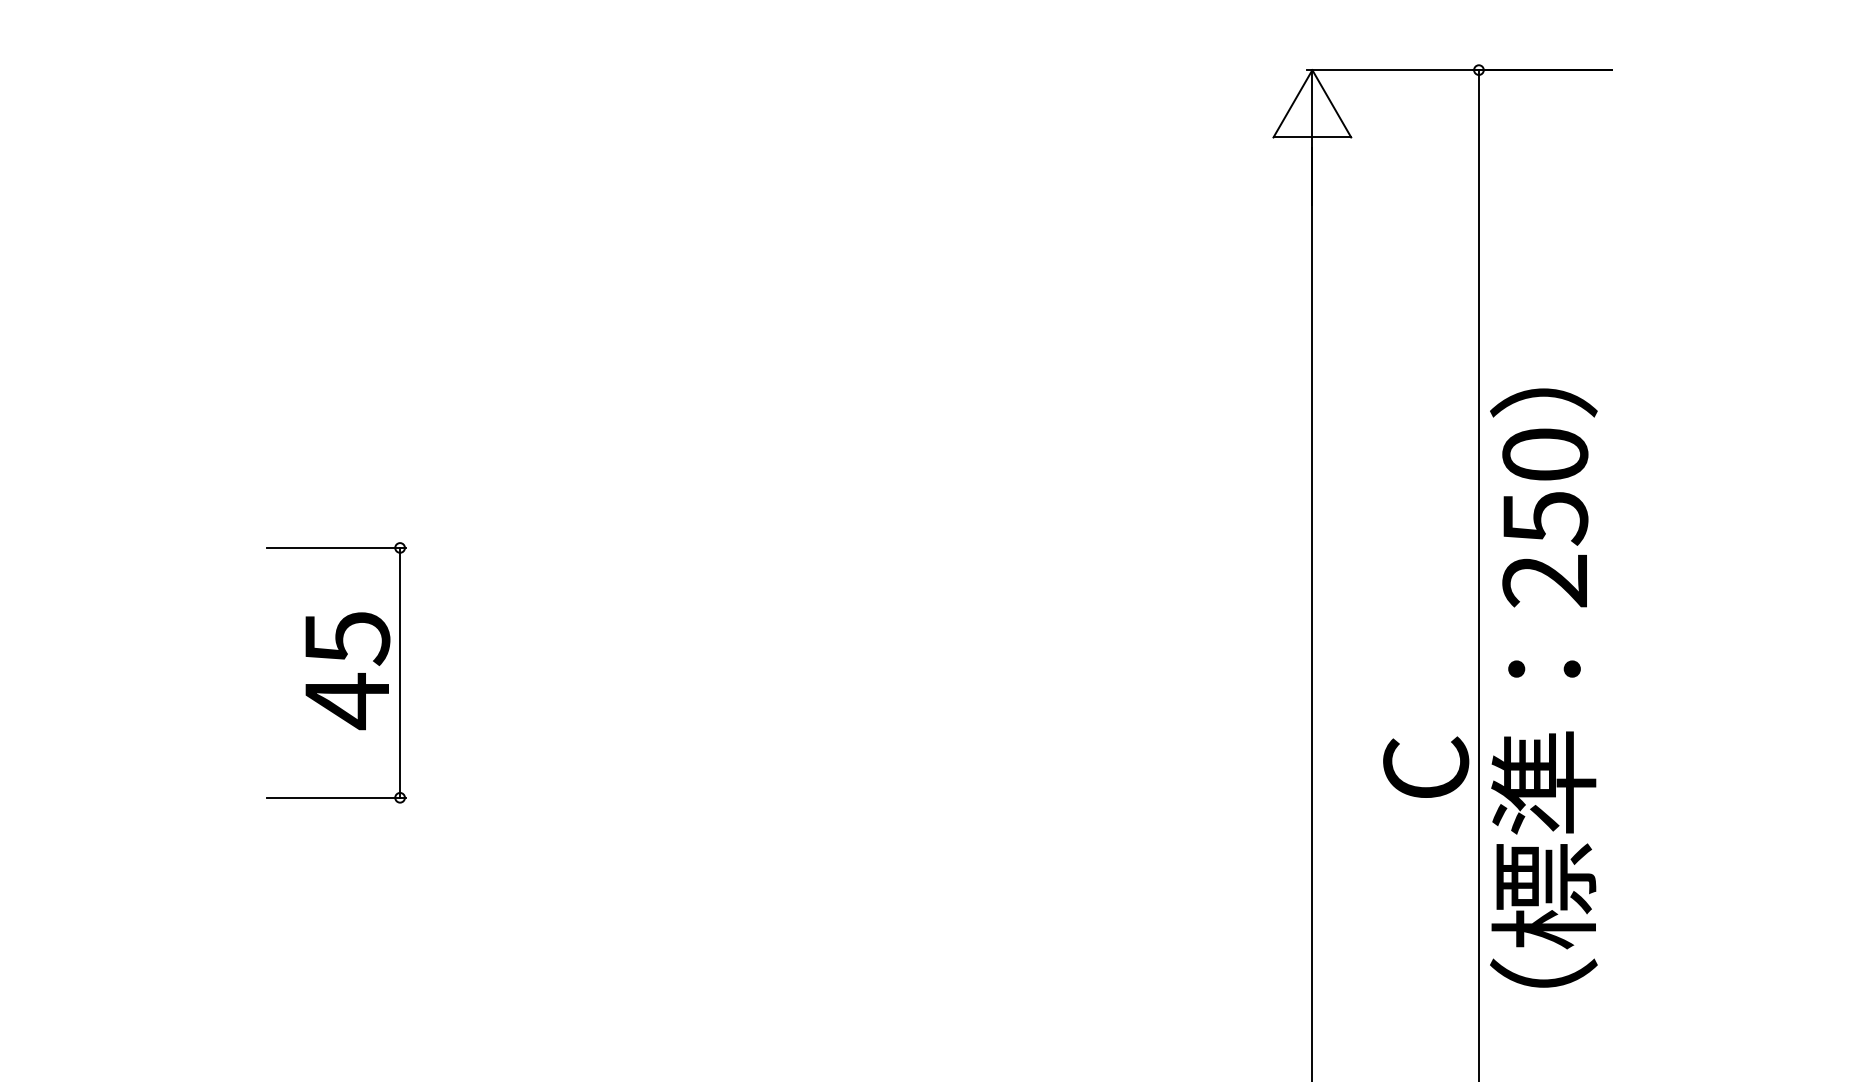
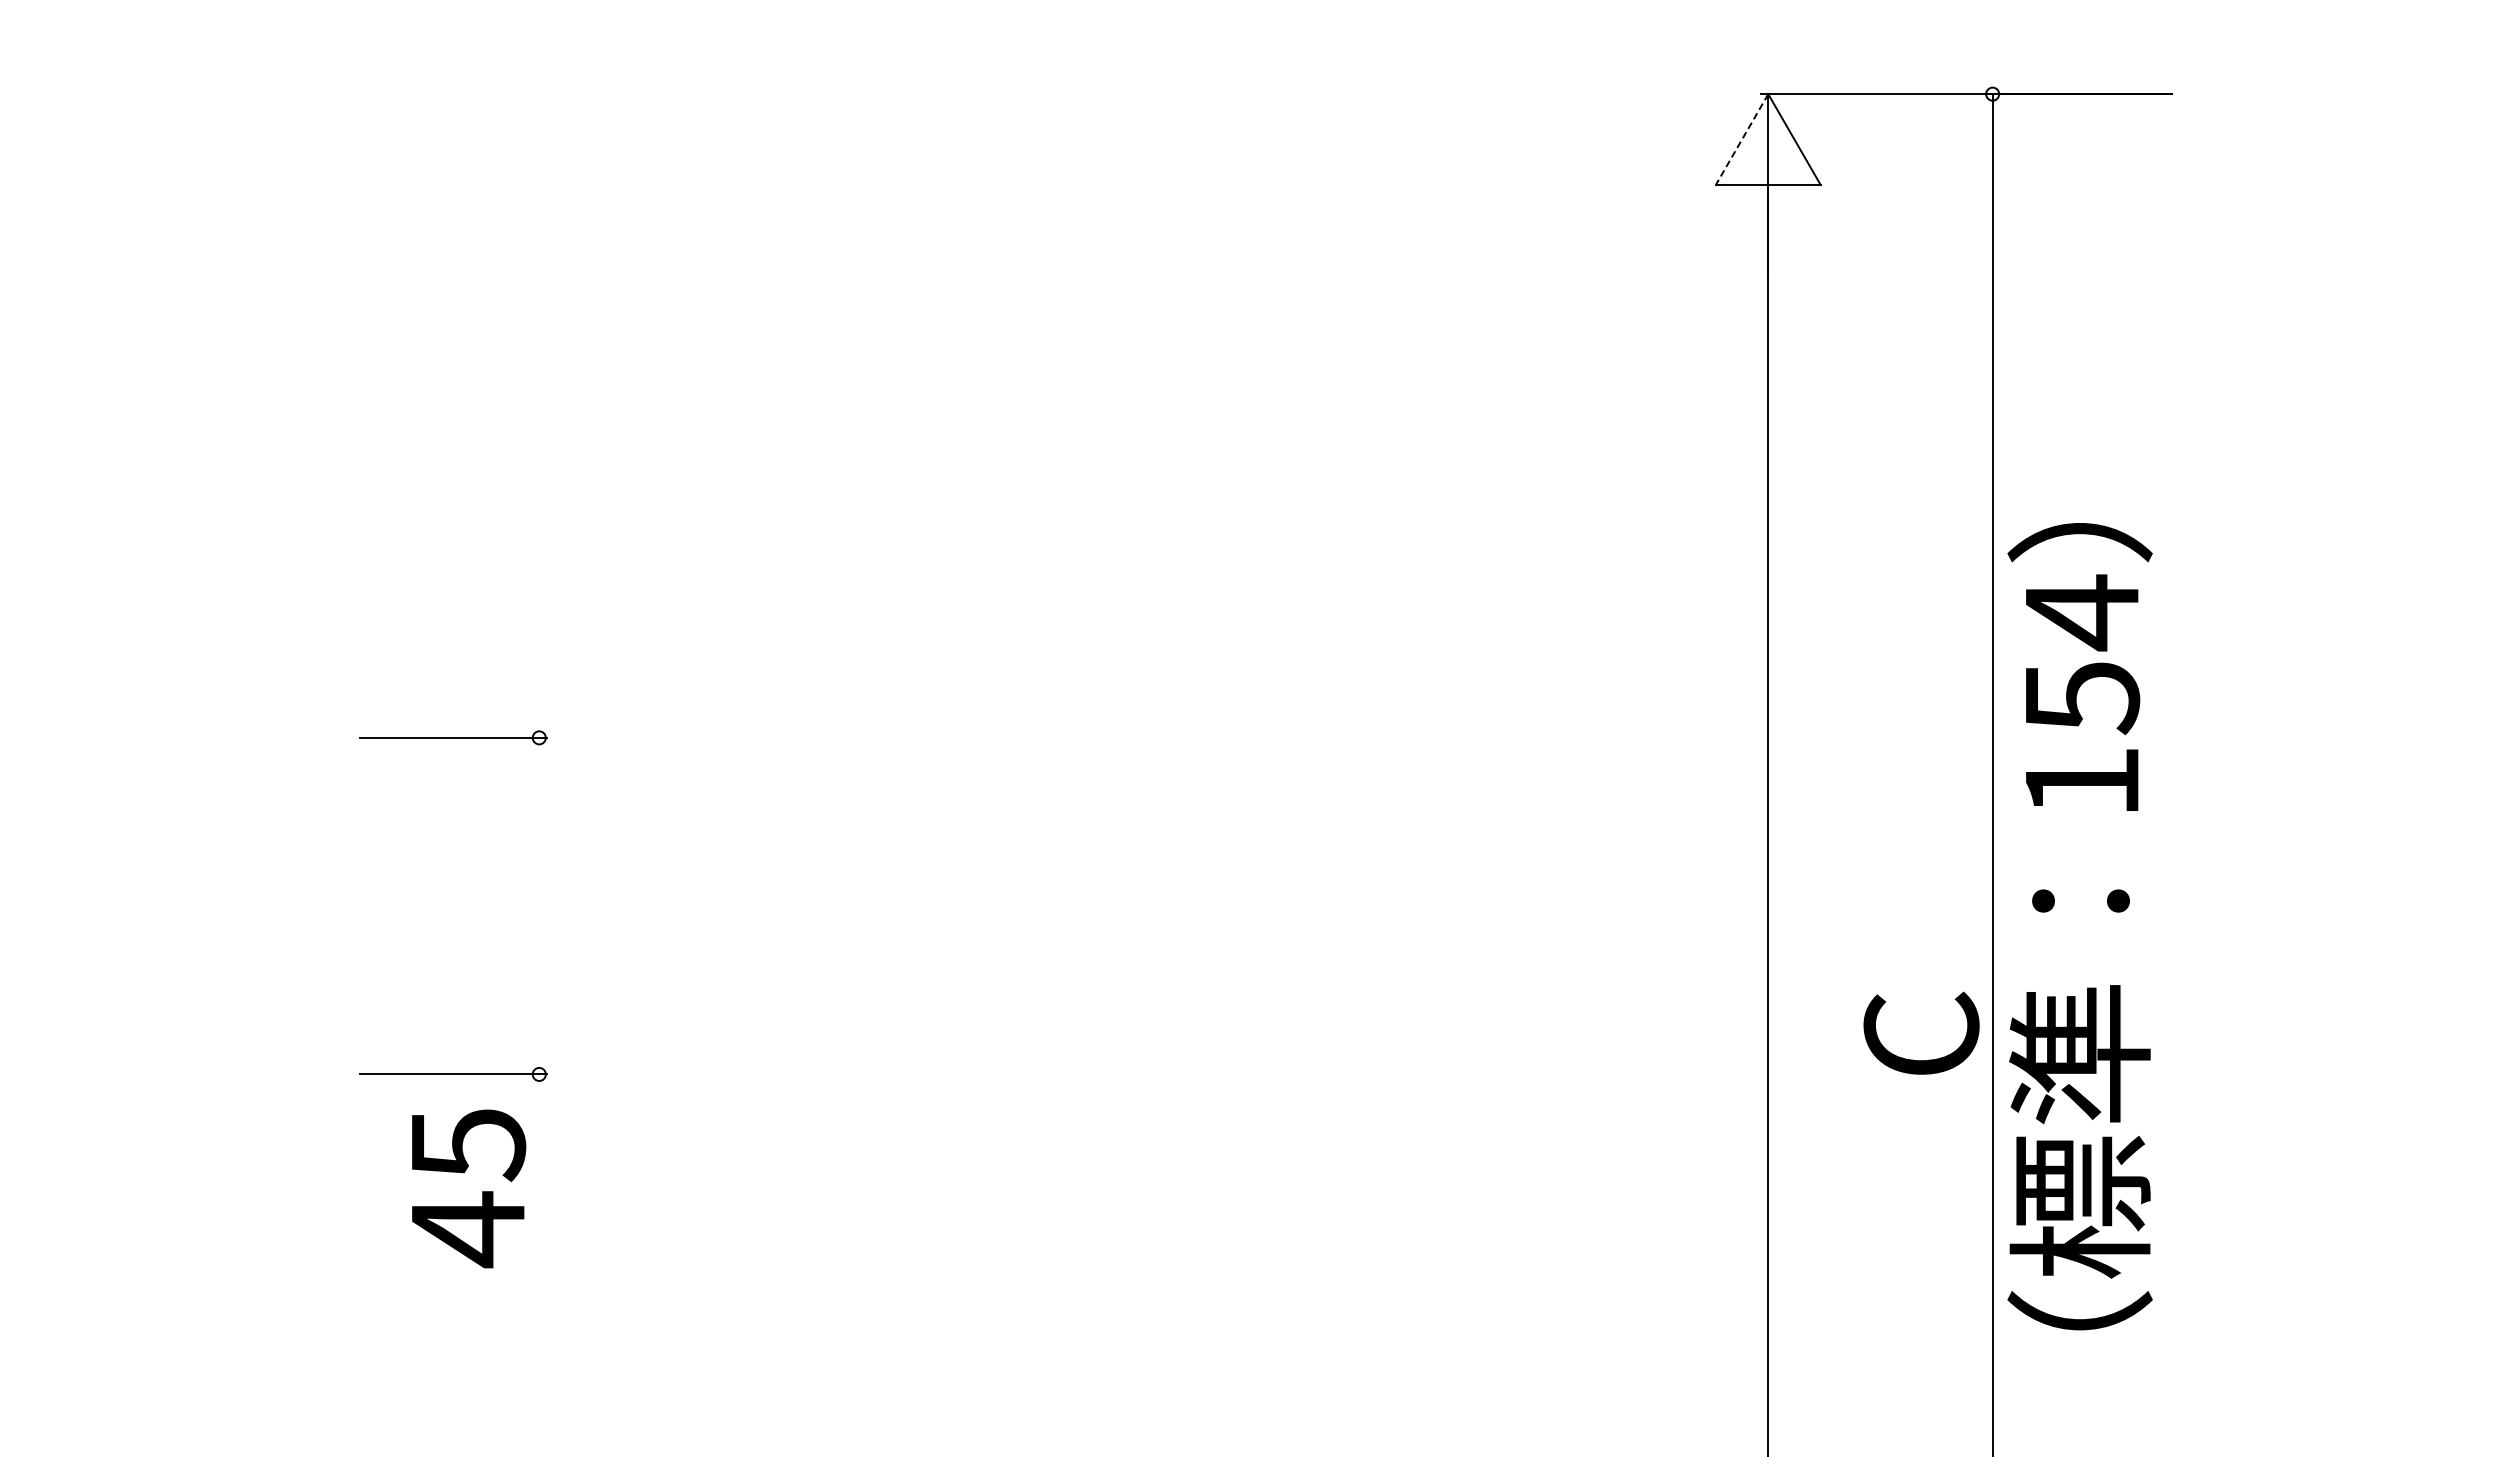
line: (1292, 103) -> (1741, 139), solid -> dashed
text: (1545, 517) -> (2082, 696), 250 -> 154
text: (348, 670) -> (469, 1188), moved
line: (400, 672) -> (539, 905), removed

